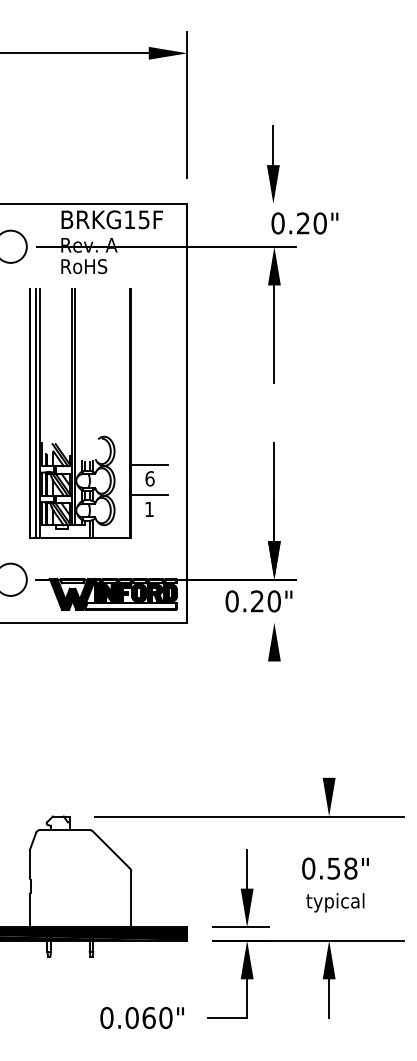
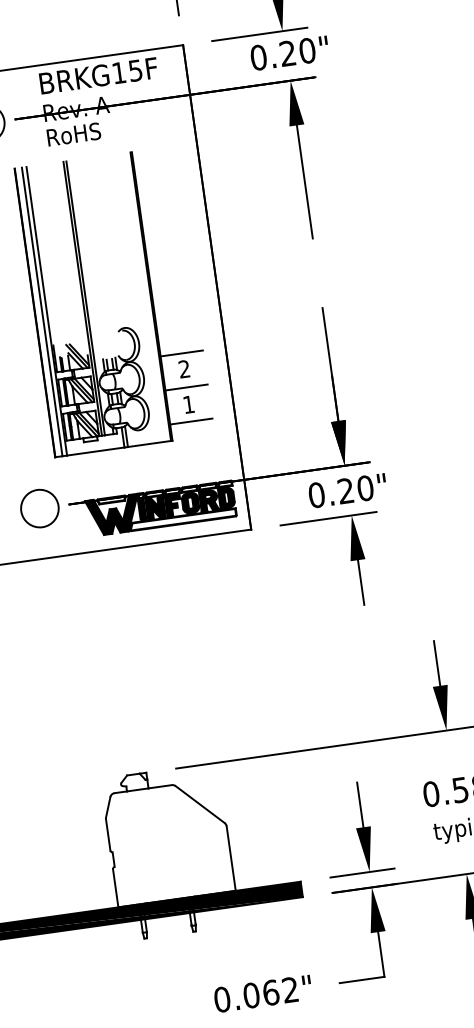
line: (253, 203) -> (259, 34), added
text: (304, 223) -> (289, 53), moved
text: (149, 478) -> (183, 368), 6 -> 2
line: (149, 524) -> (191, 422), added
text: (258, 601) -> (347, 490), moved
line: (253, 622) -> (327, 518), added
line: (274, 680) -> (361, 582), added
line: (329, 758) -> (437, 663), added
text: (165, 1018) -> (290, 990), 0.060" -> 0.062"

